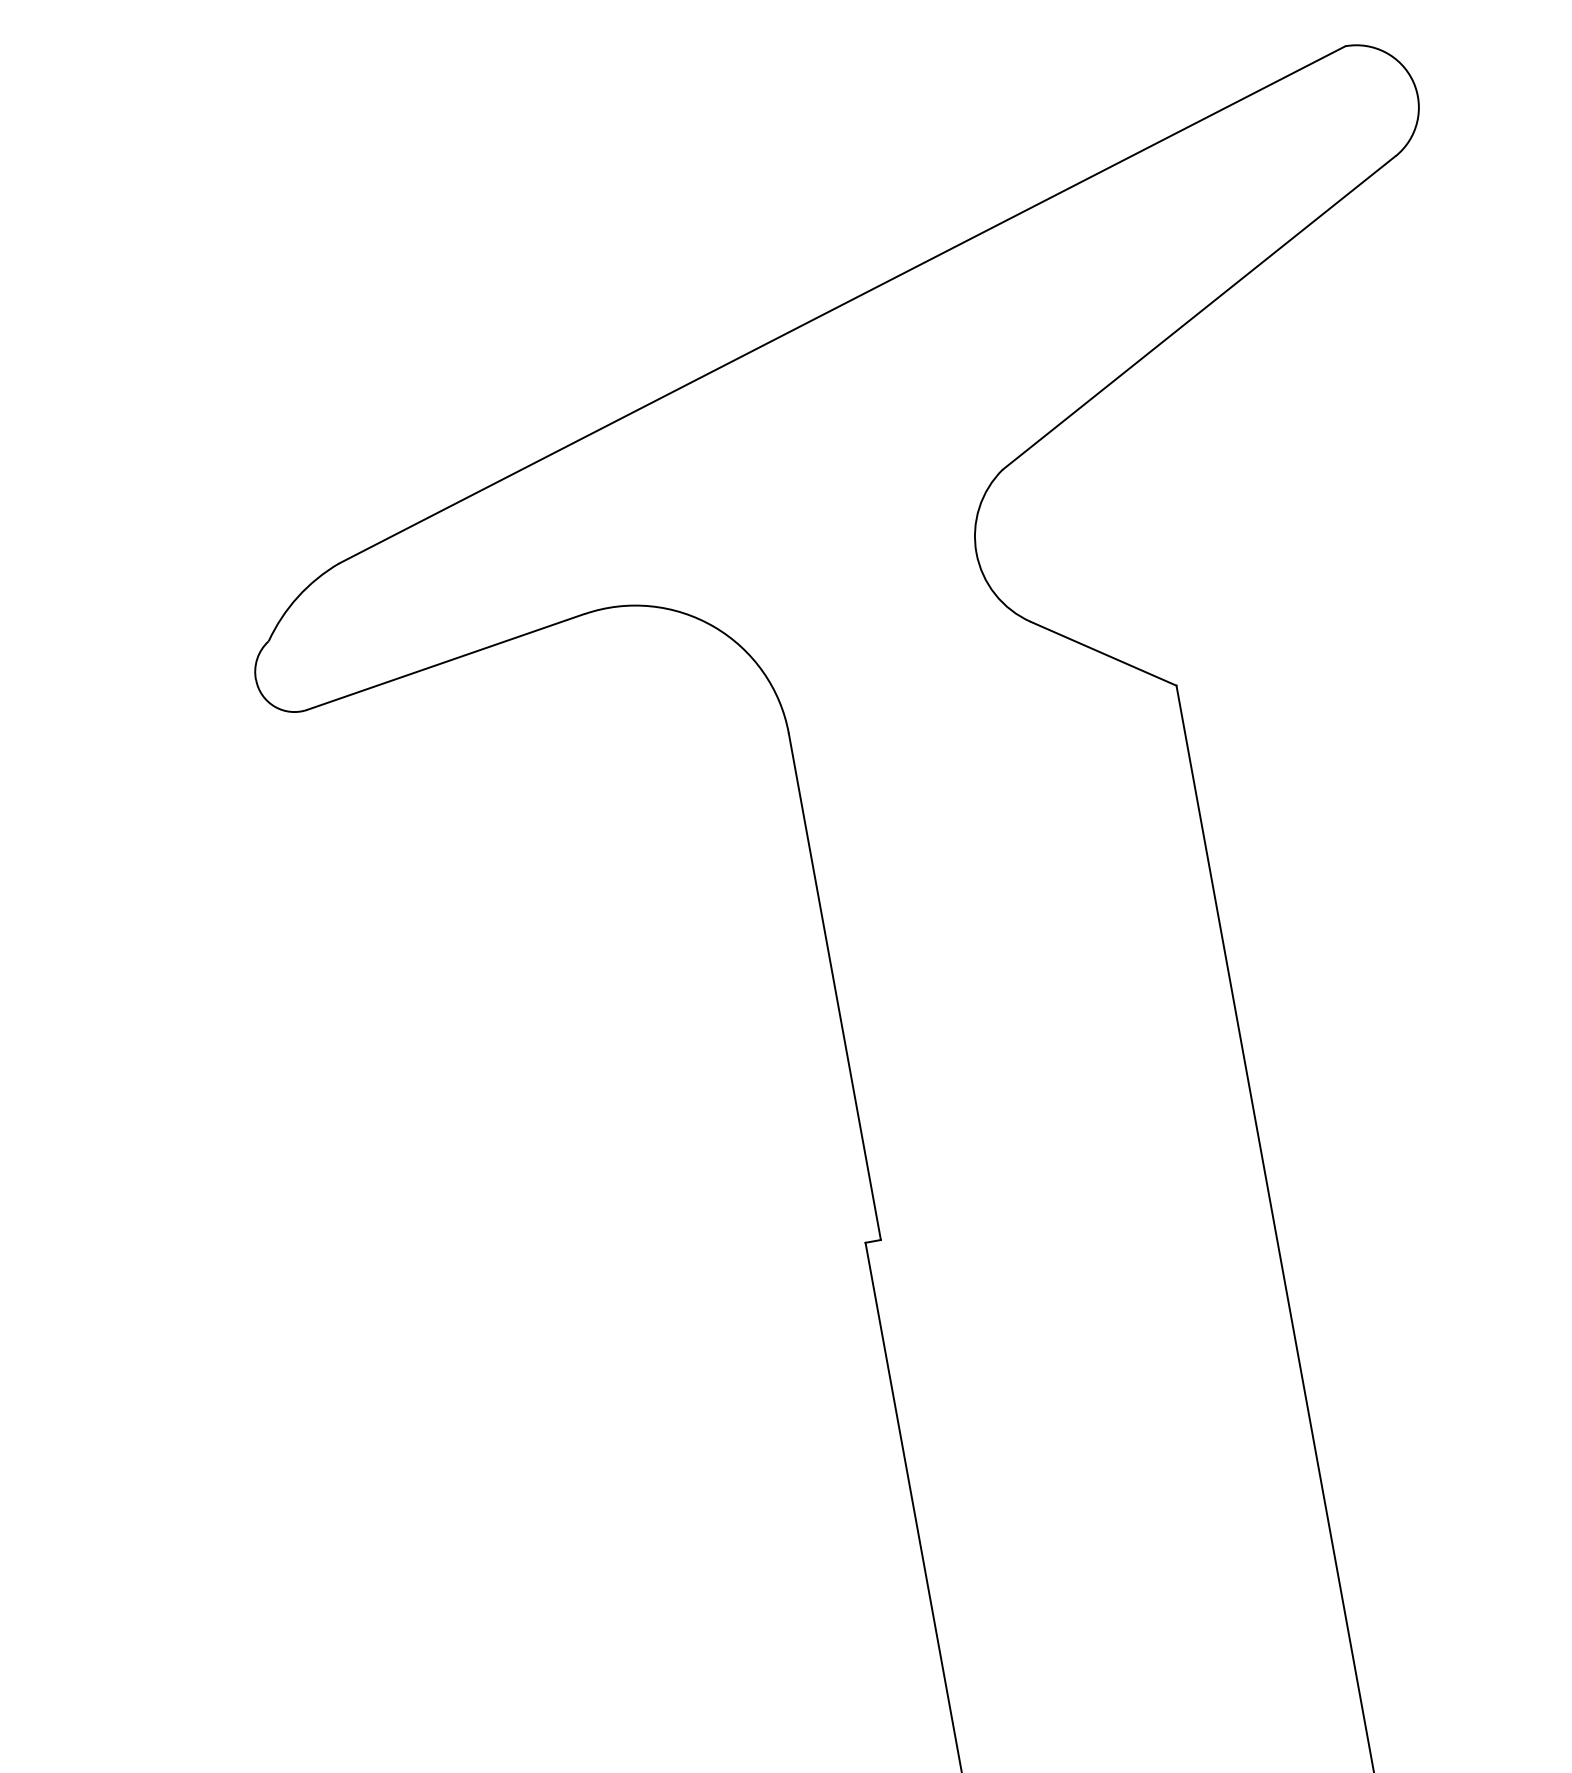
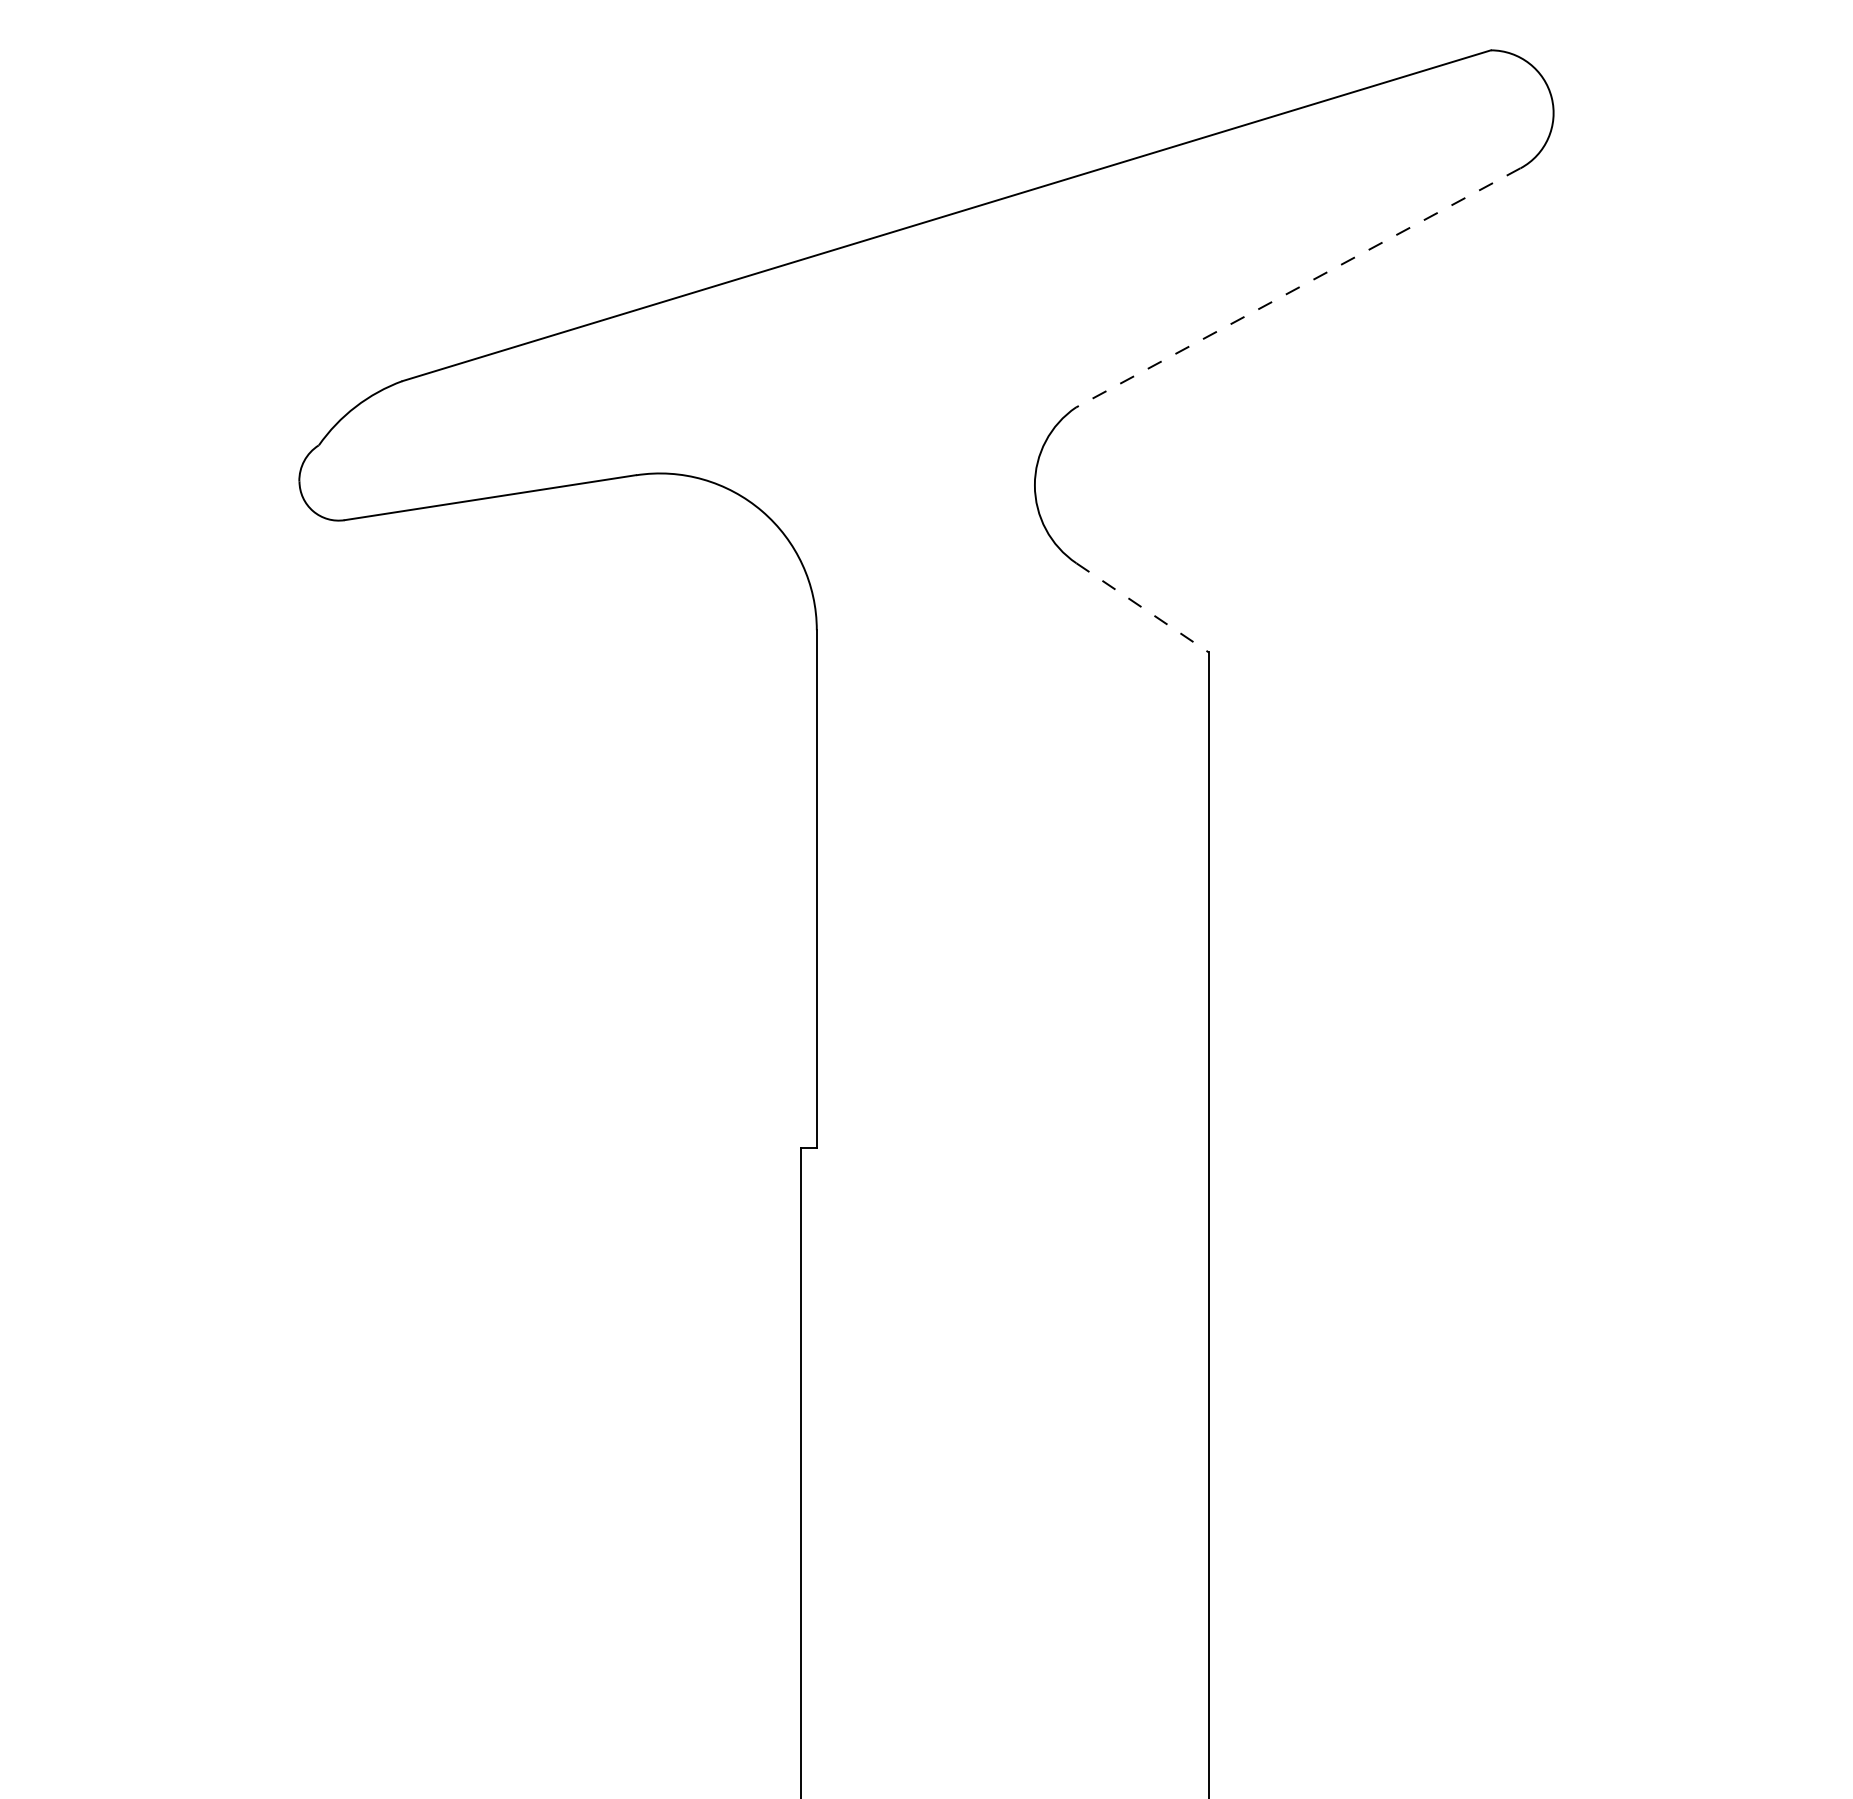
line: (1198, 313) -> (1297, 288), solid -> dashed
line: (1103, 653) -> (1142, 607), solid -> dashed

